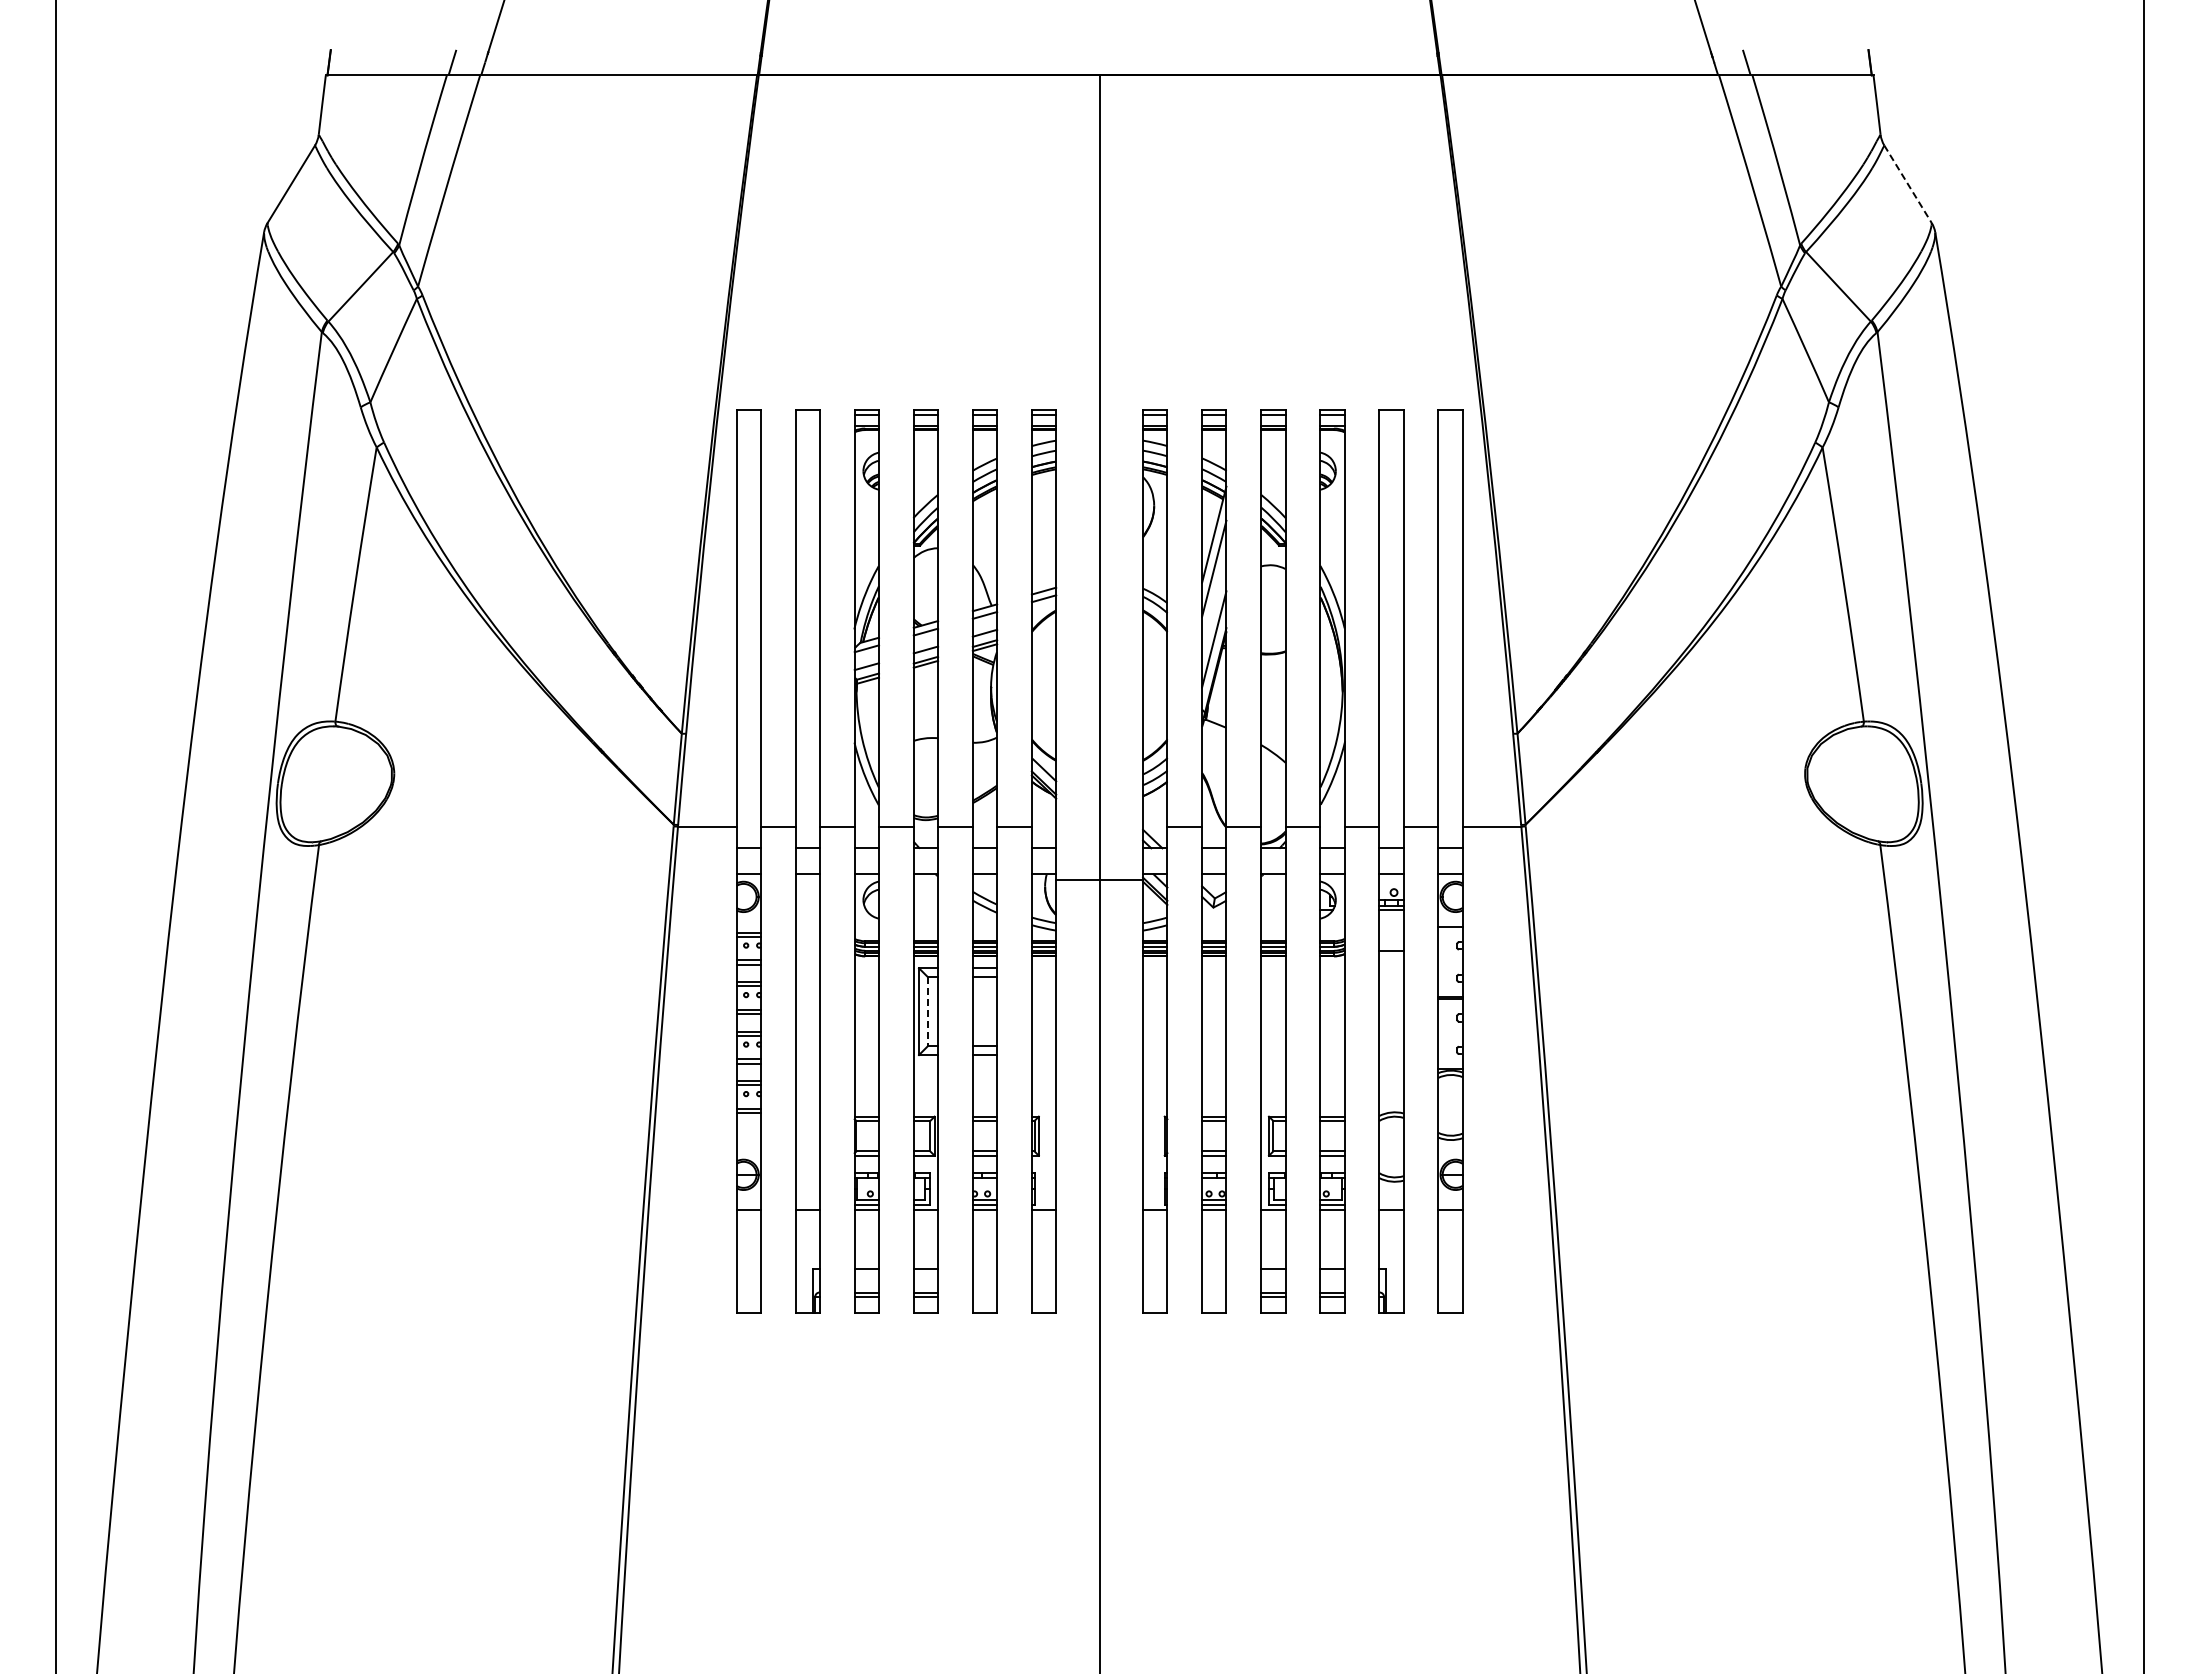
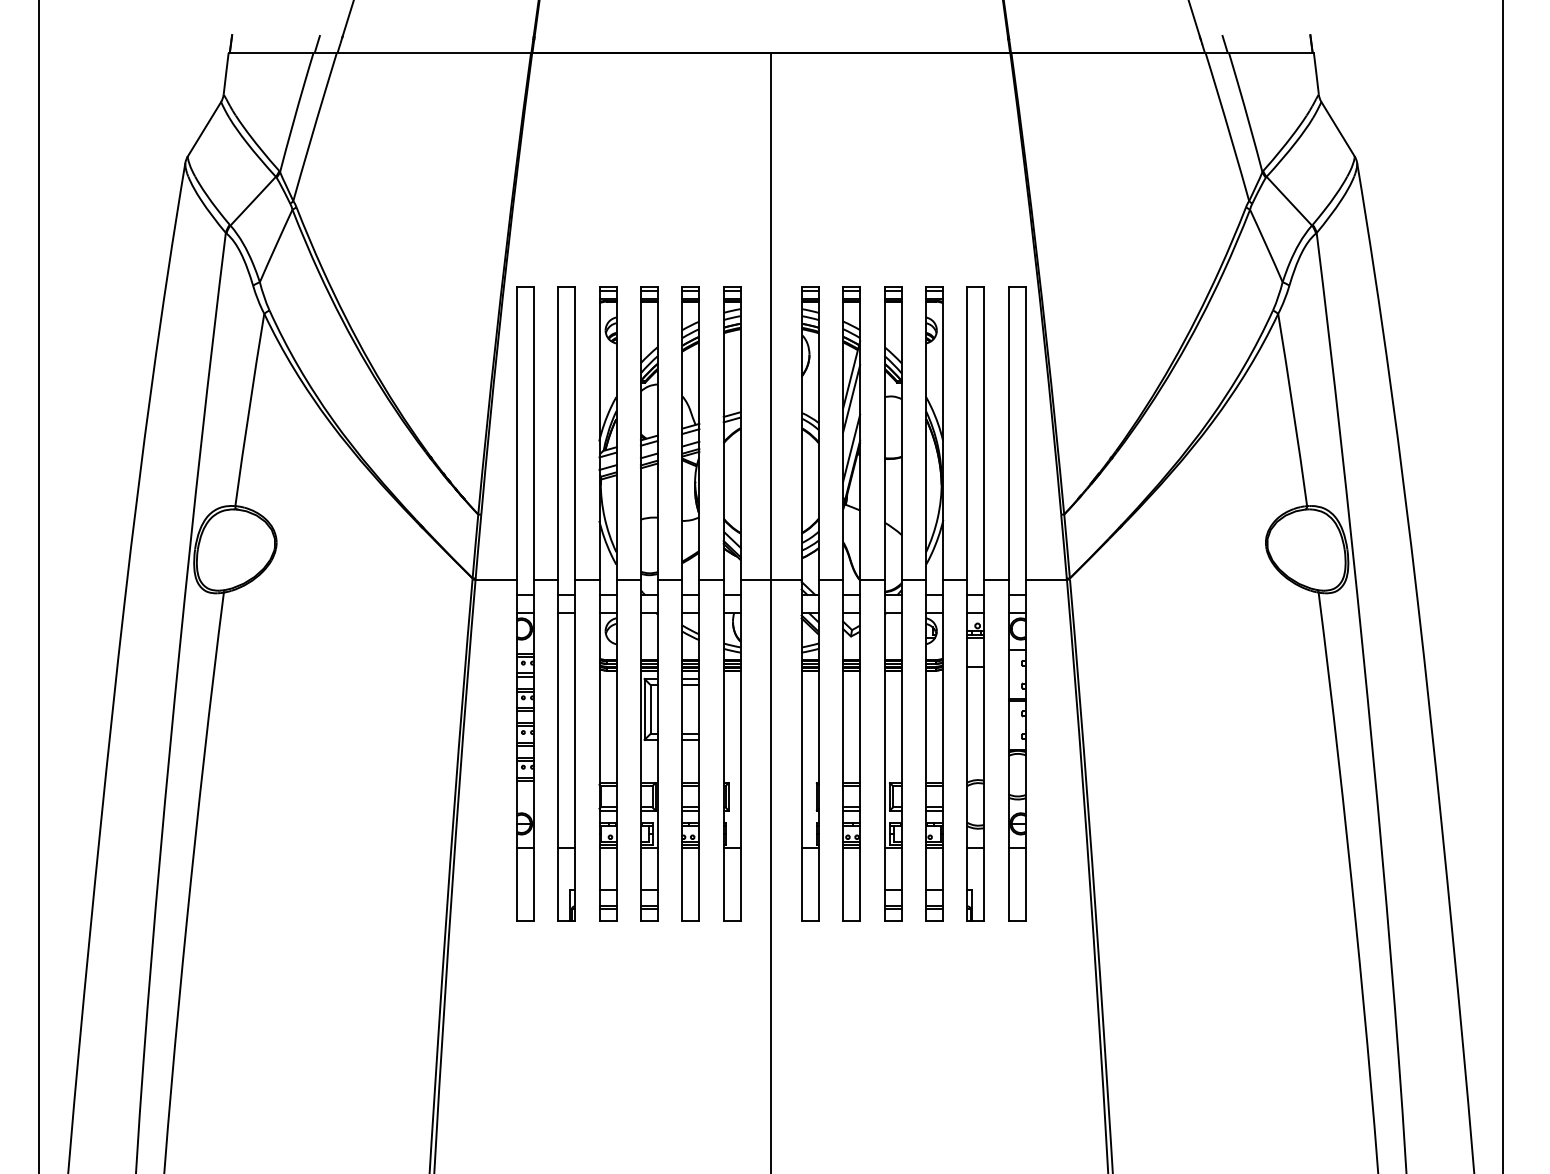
line: (1908, 184) -> (1338, 129), dashed -> solid
line: (1099, 879) -> (771, 579), moved
line: (927, 1011) -> (650, 709), dashed -> solid

